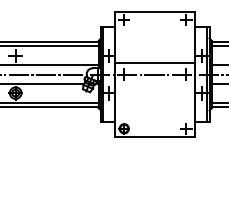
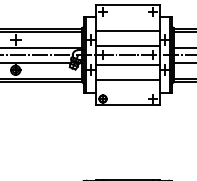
line: (154, 43) -> (127, 30), added
line: (154, 85) -> (127, 64), added
line: (154, 104) -> (127, 79), added

